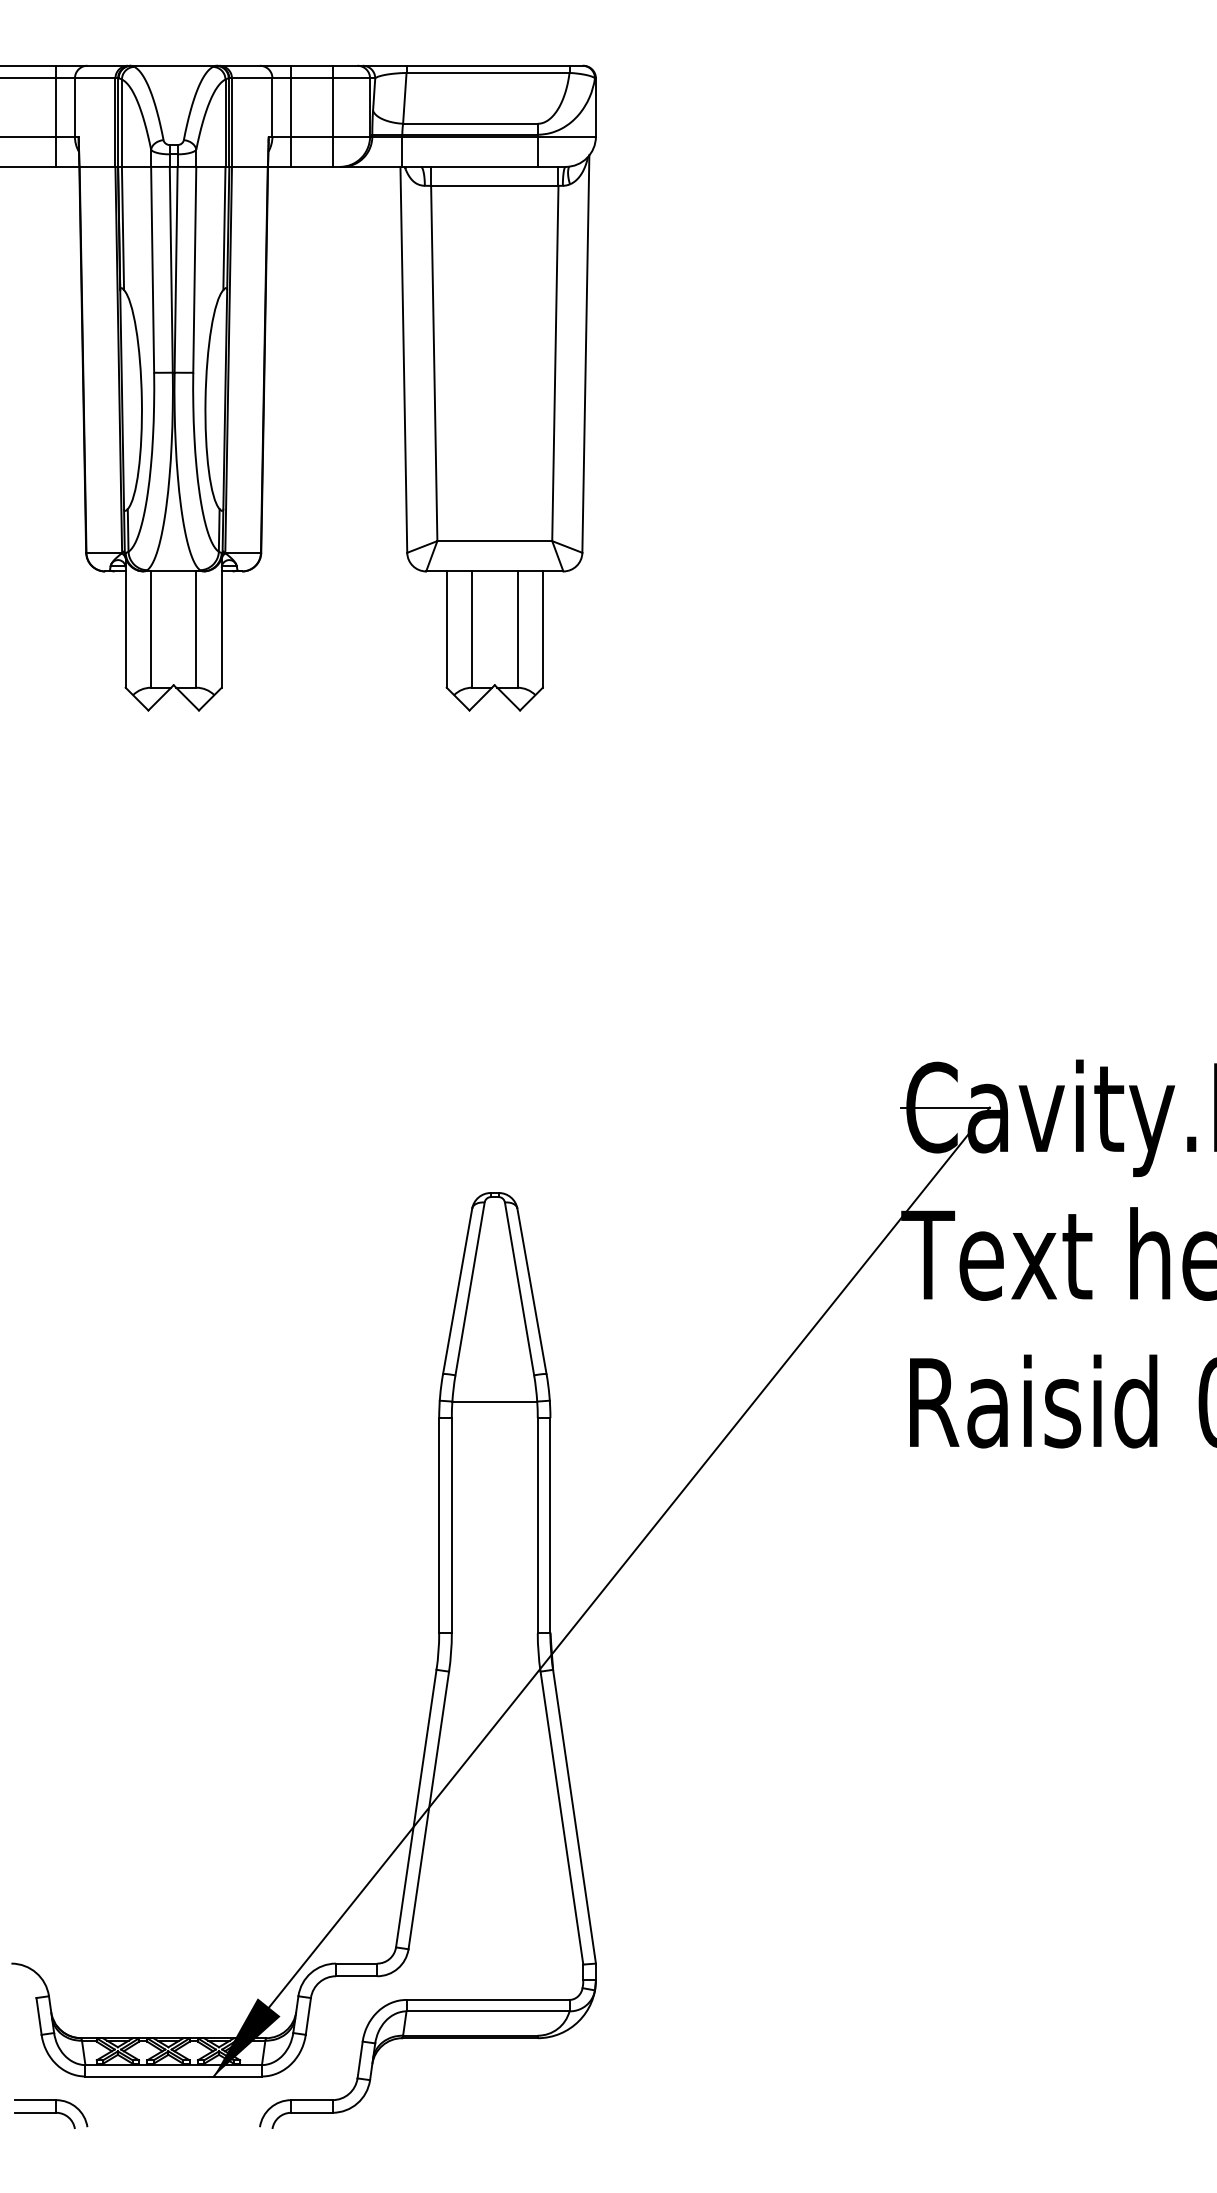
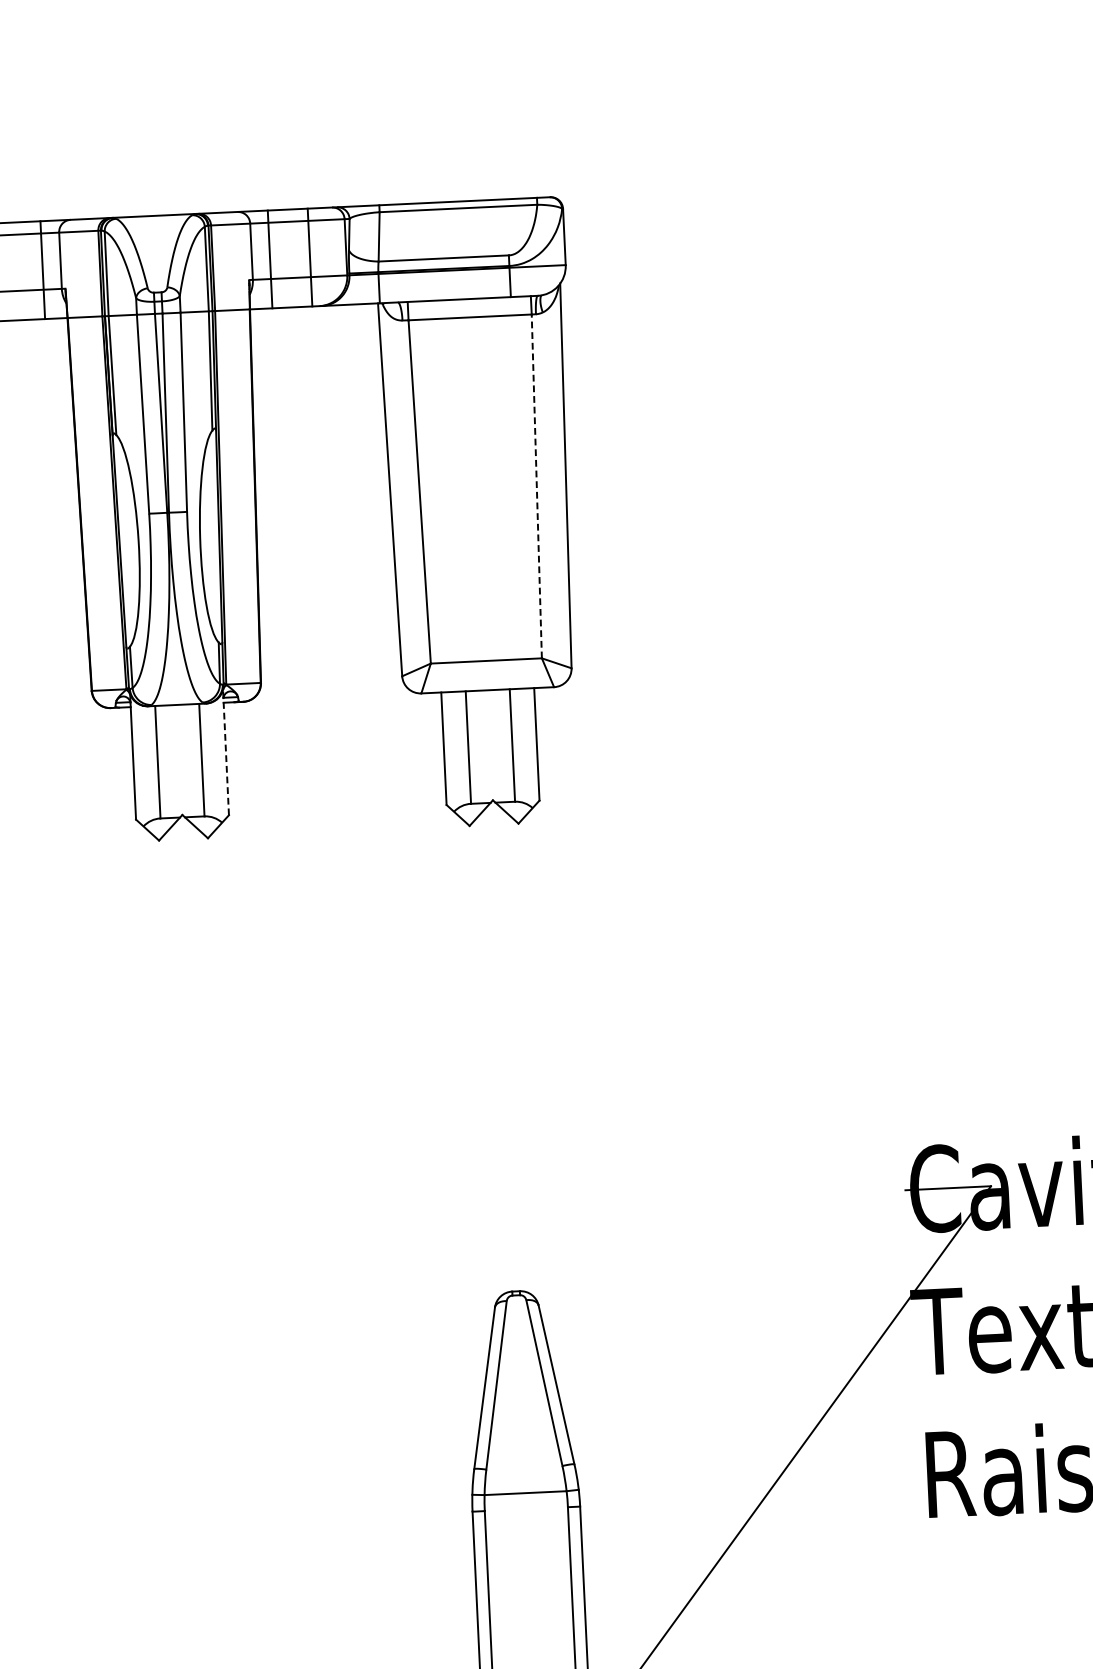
line: (555, 363) -> (536, 486), solid -> dashed
line: (221, 622) -> (225, 752), solid -> dashed

